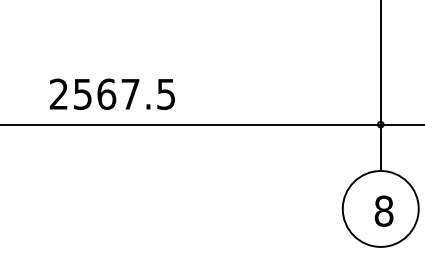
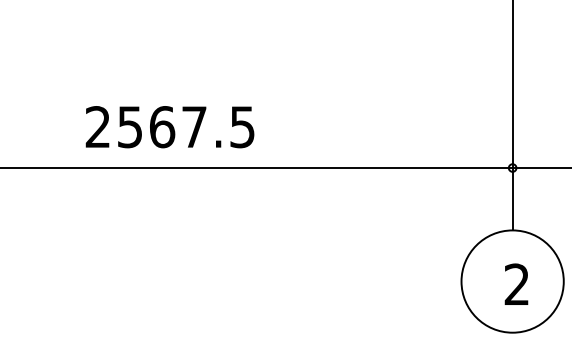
text: (112, 93) -> (170, 126), moved
text: (383, 210) -> (516, 283), 8 -> 2

